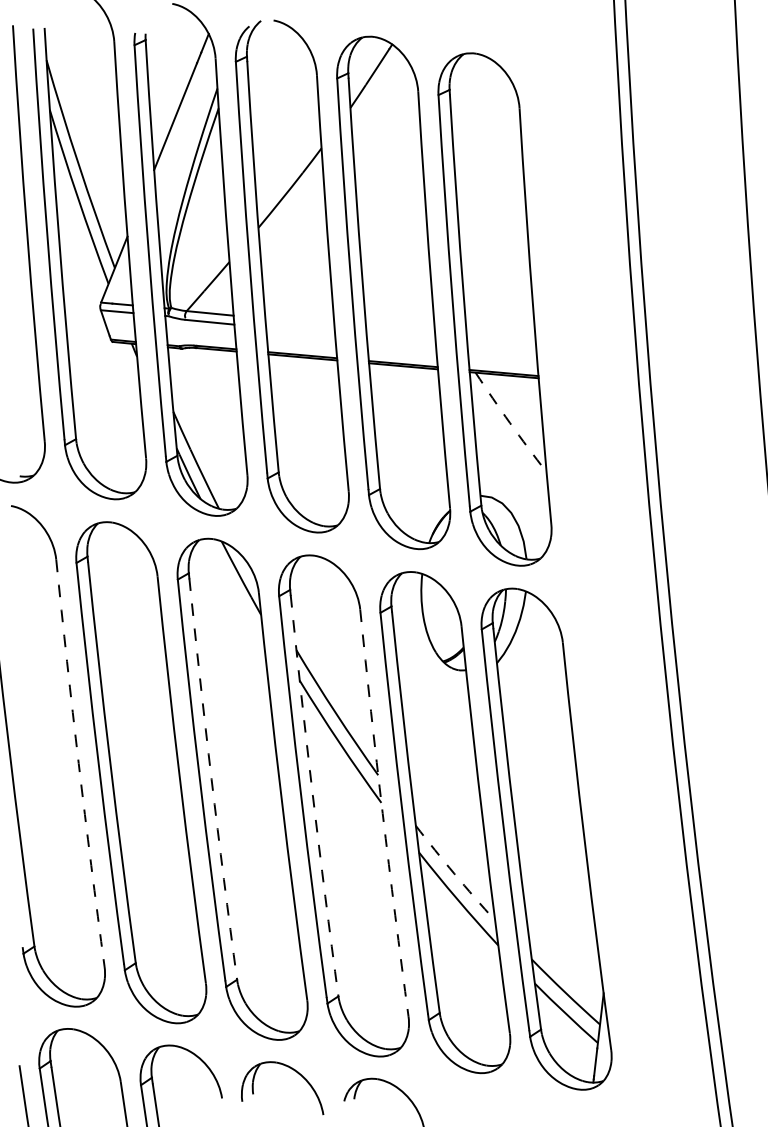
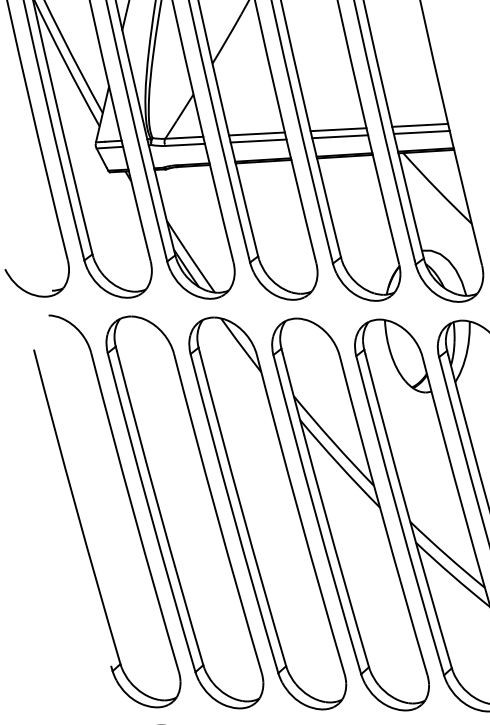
line: (299, 321) -> (256, 133), added
line: (300, 330) -> (258, 140), added
line: (400, 331) -> (338, 129), added
line: (400, 340) -> (339, 136), added
line: (501, 341) -> (420, 125), added
line: (501, 350) -> (421, 132), added
arc: (510, 423) -> (437, 189), dashed -> solid
arc: (78, 763) -> (133, 512), dashed -> solid
arc: (211, 779) -> (241, 509), dashed -> solid
arc: (312, 795) -> (324, 510), dashed -> solid
arc: (382, 813) -> (382, 516), dashed -> solid
arc: (454, 873) -> (446, 555), dashed -> solid

